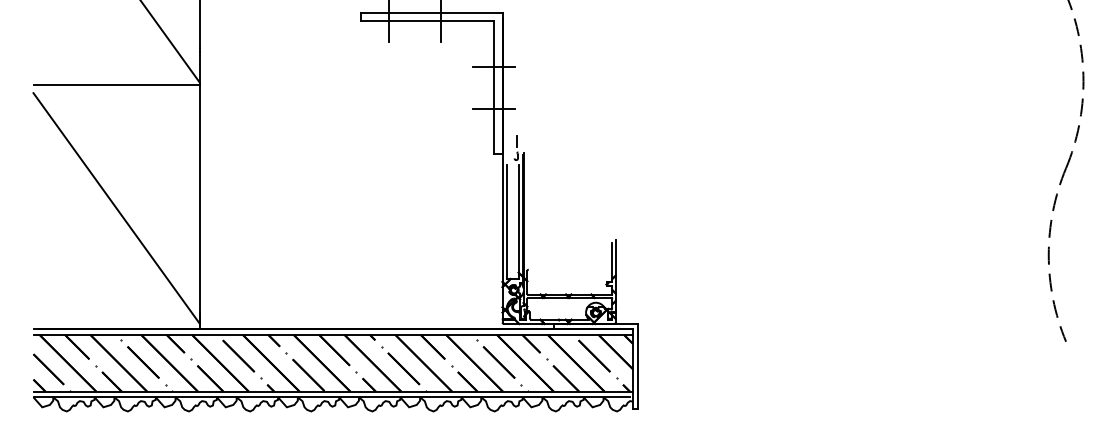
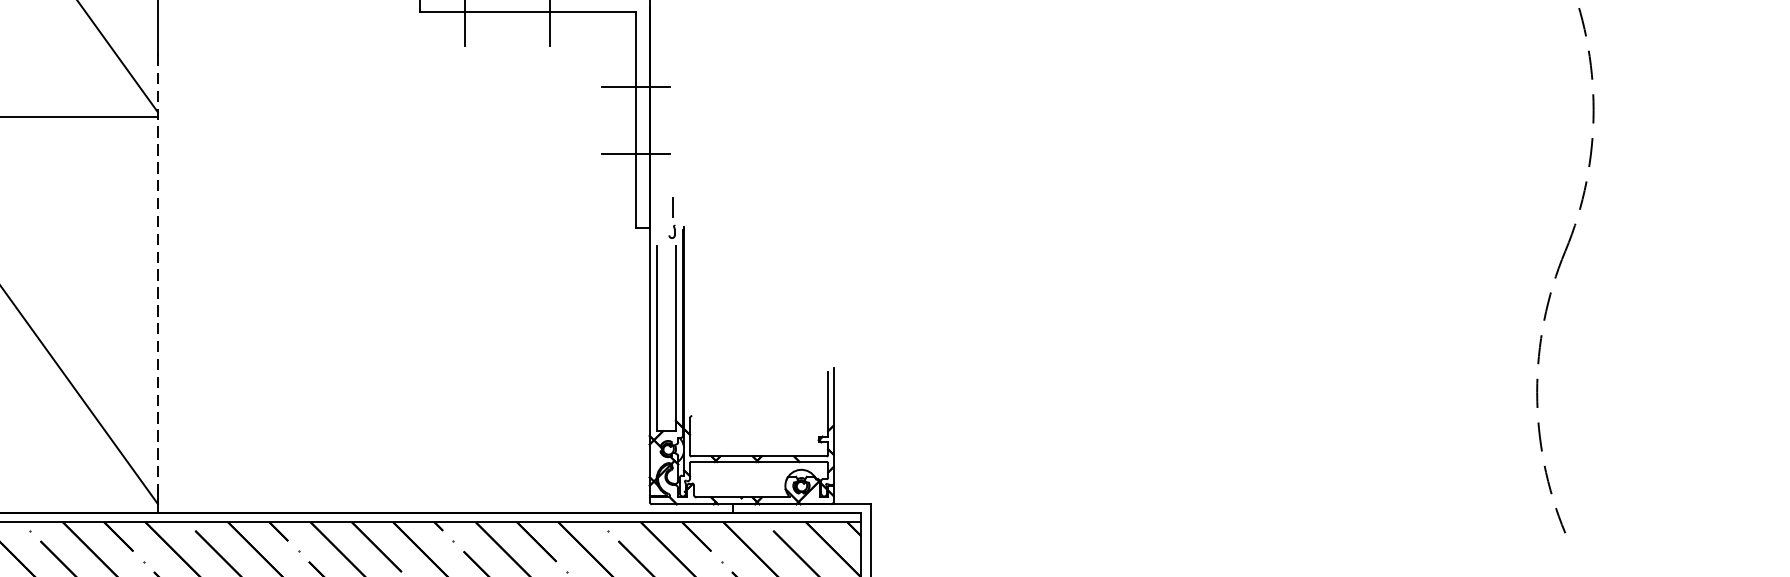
line: (199, 190) -> (157, 287), solid -> dashed

